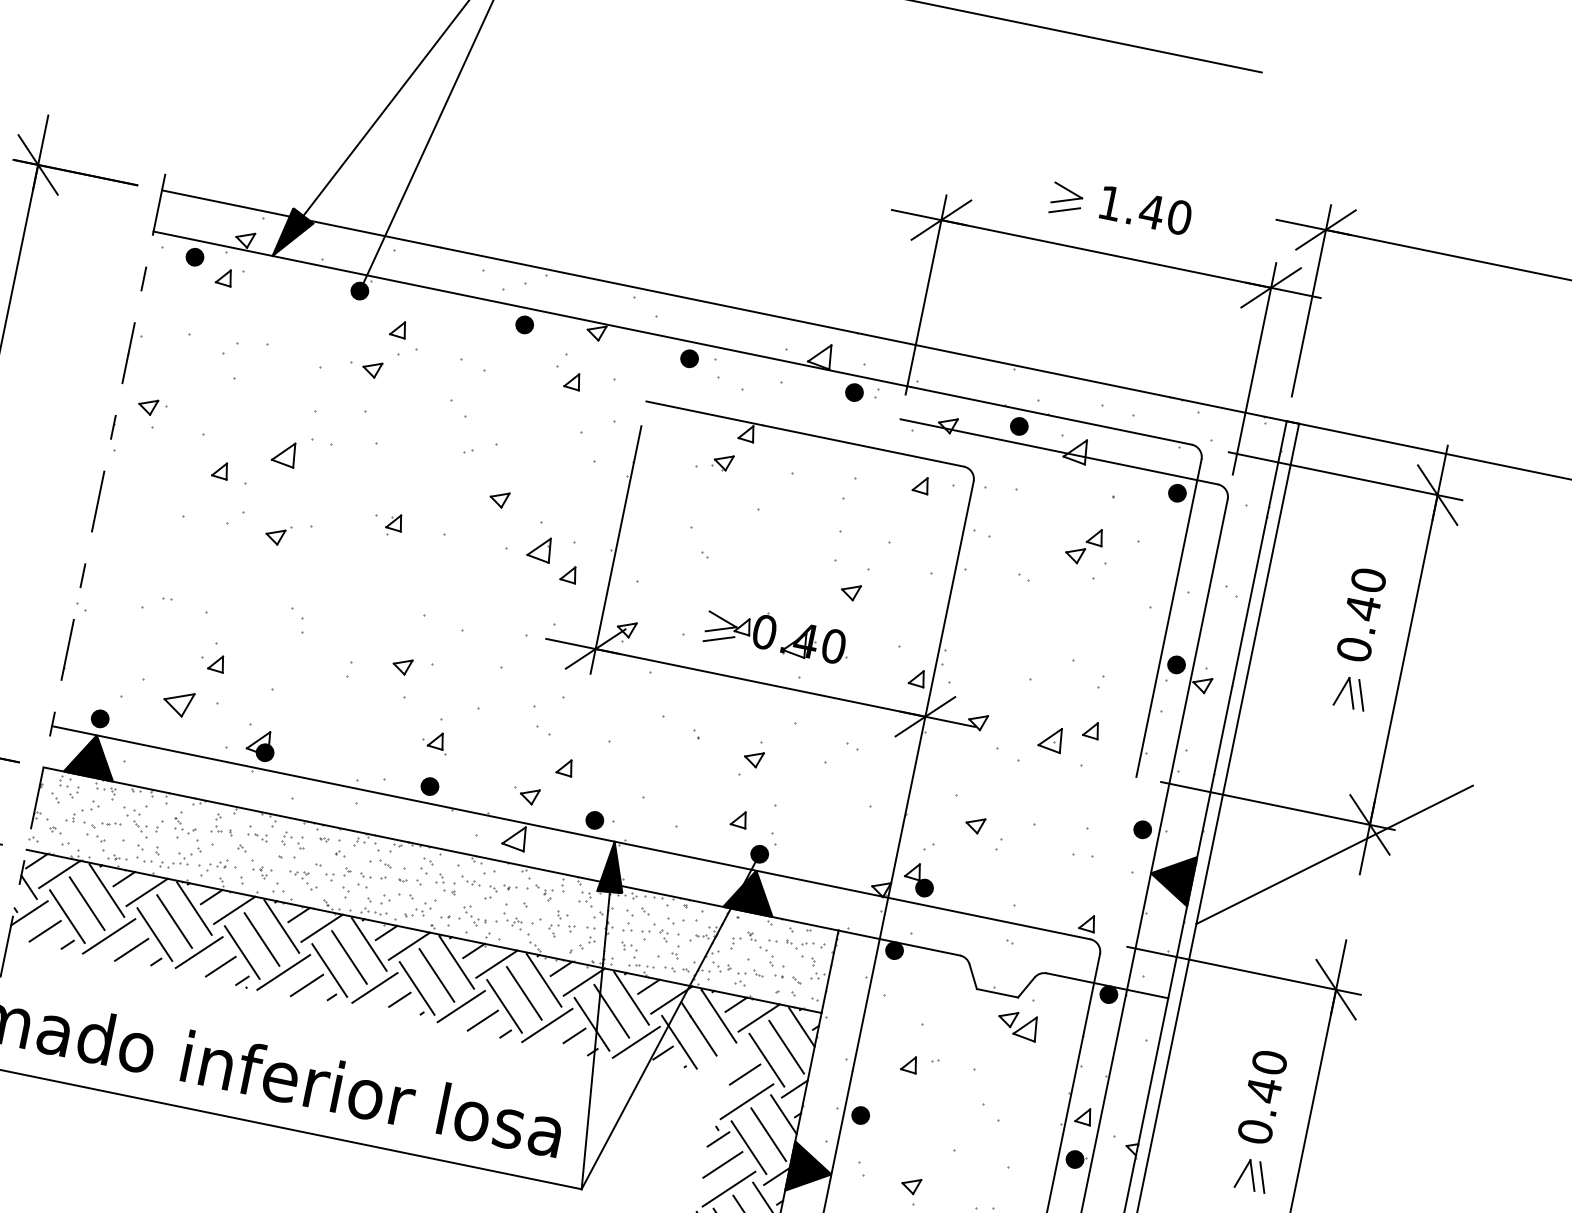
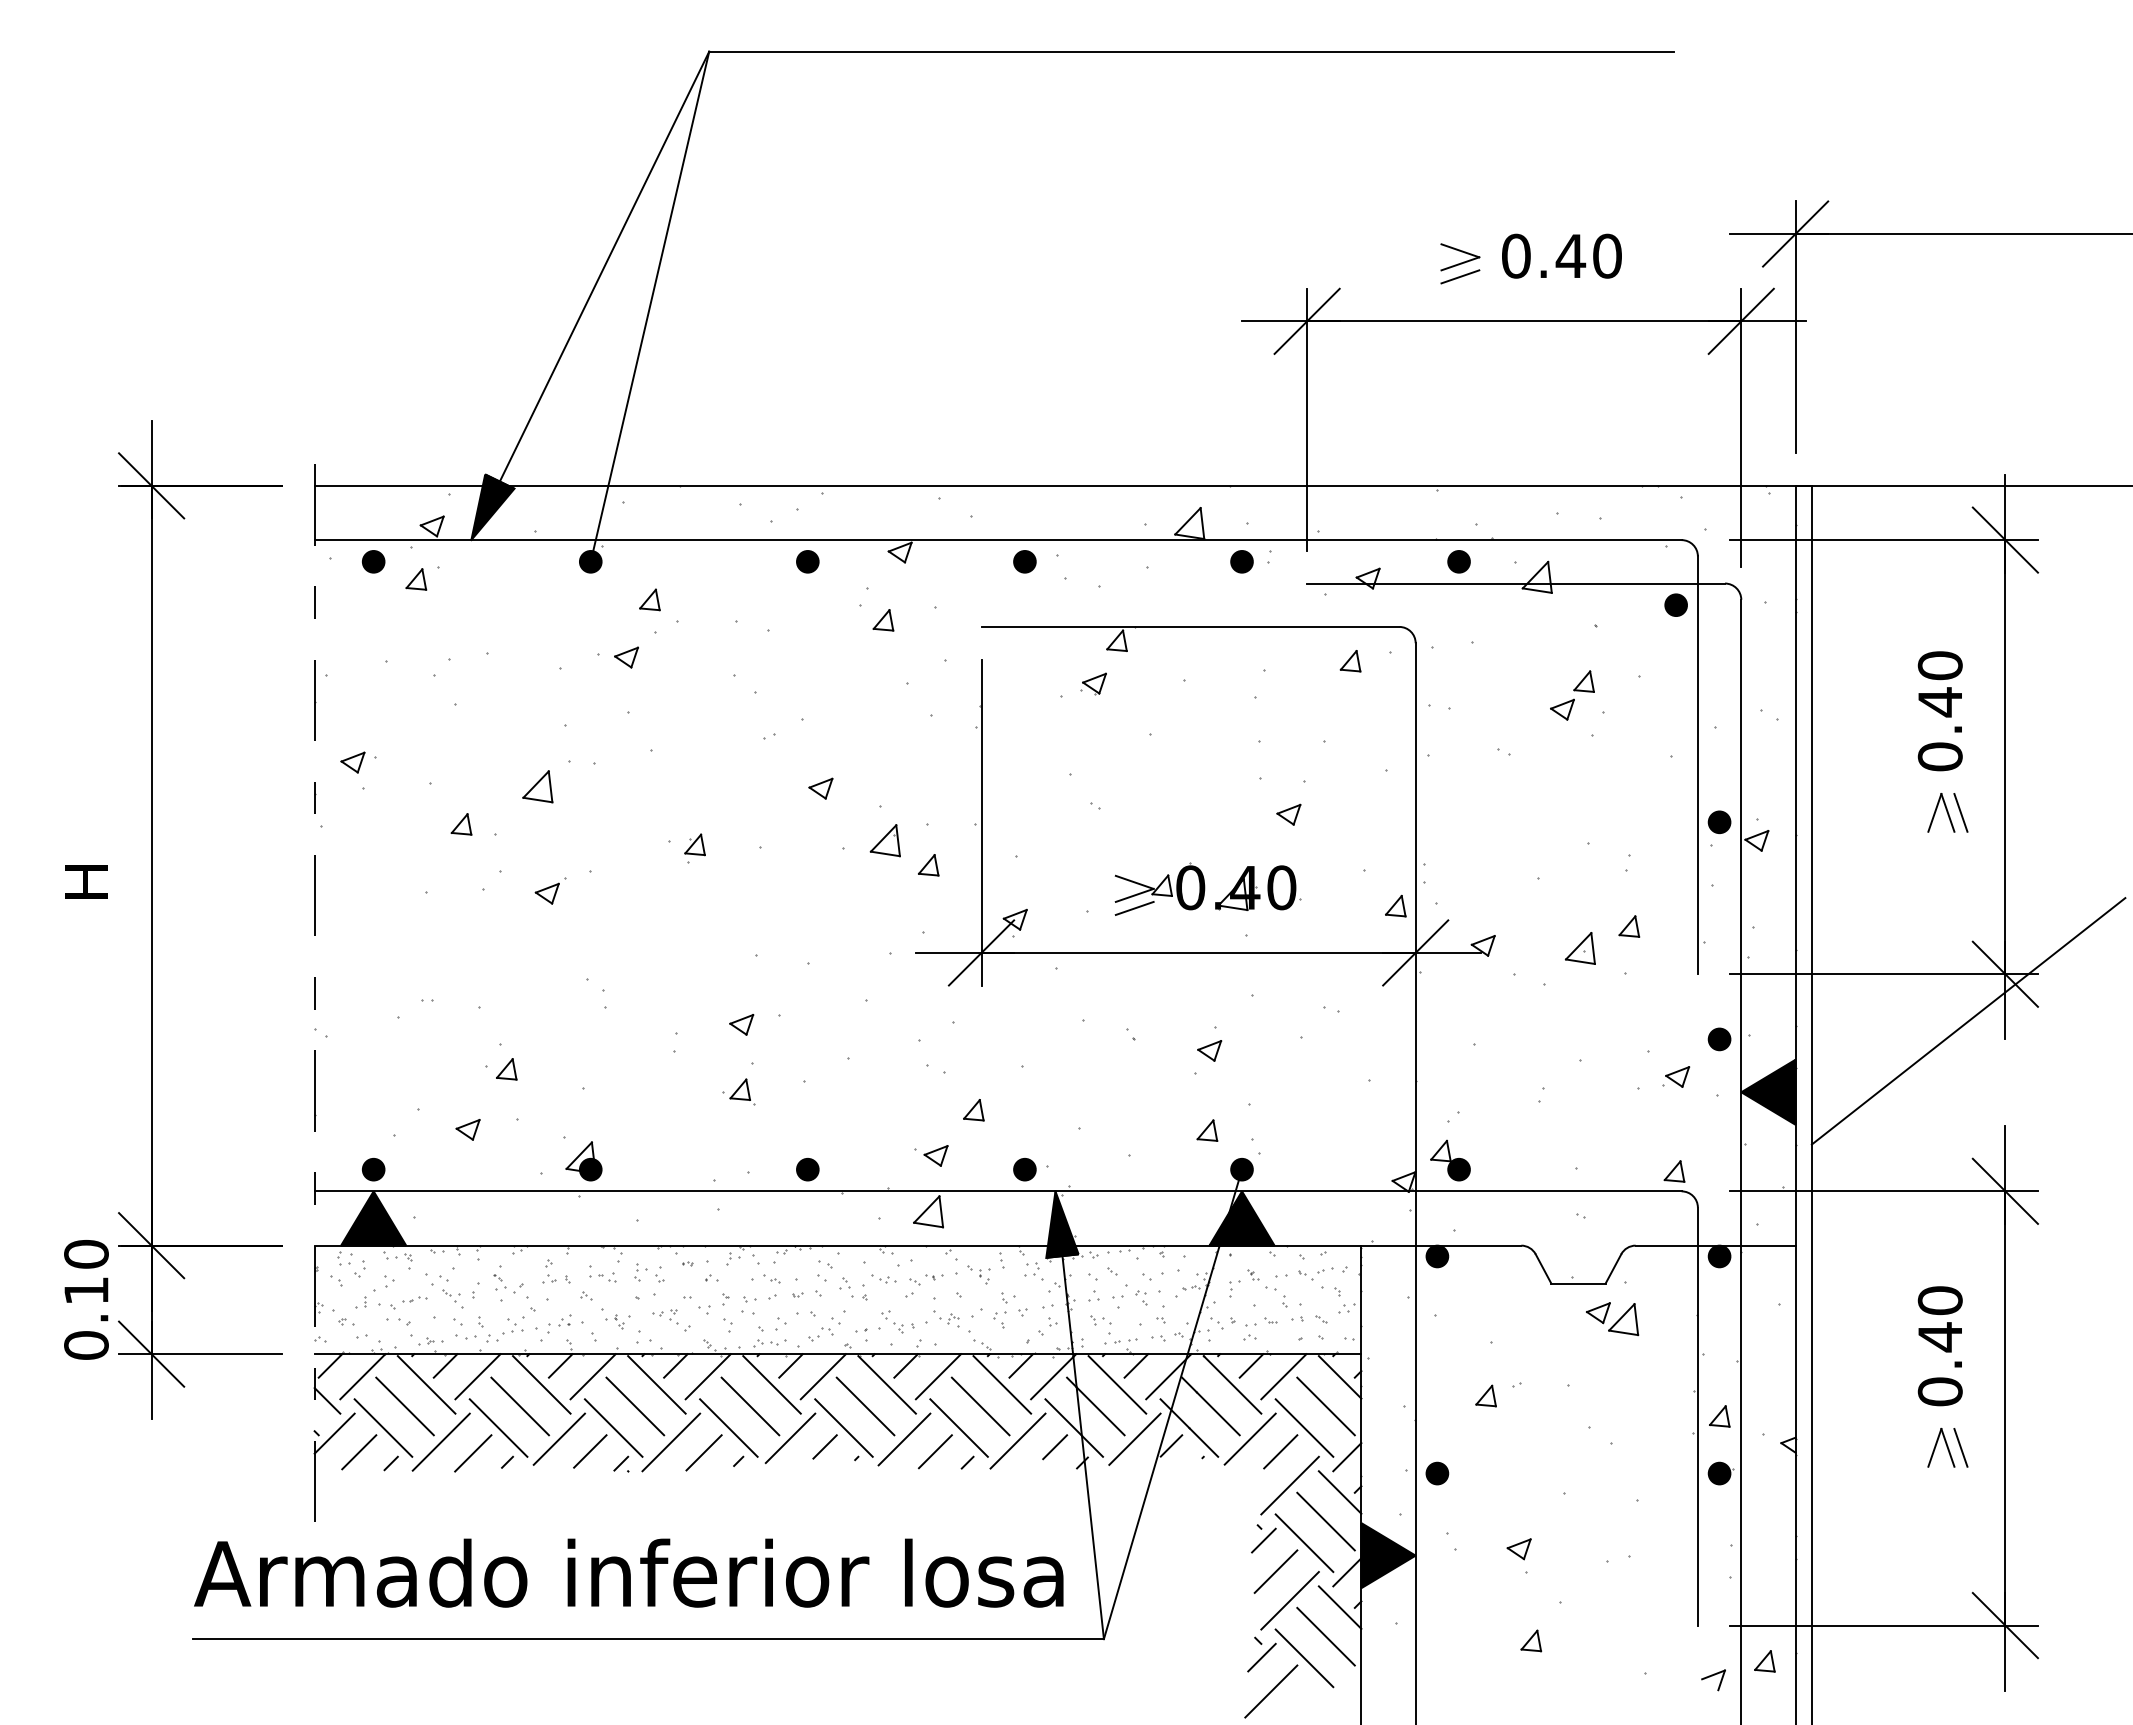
text: (1110, 202) -> (1516, 255), 1.40 -> 0.40
part: (177, 703) -> (467, 1129), size x0.62
part: (434, 741) -> (738, 1091), moved
part: (975, 824) -> (1677, 1076), moved
line: (723, 1059) -> (1249, 1438), added

